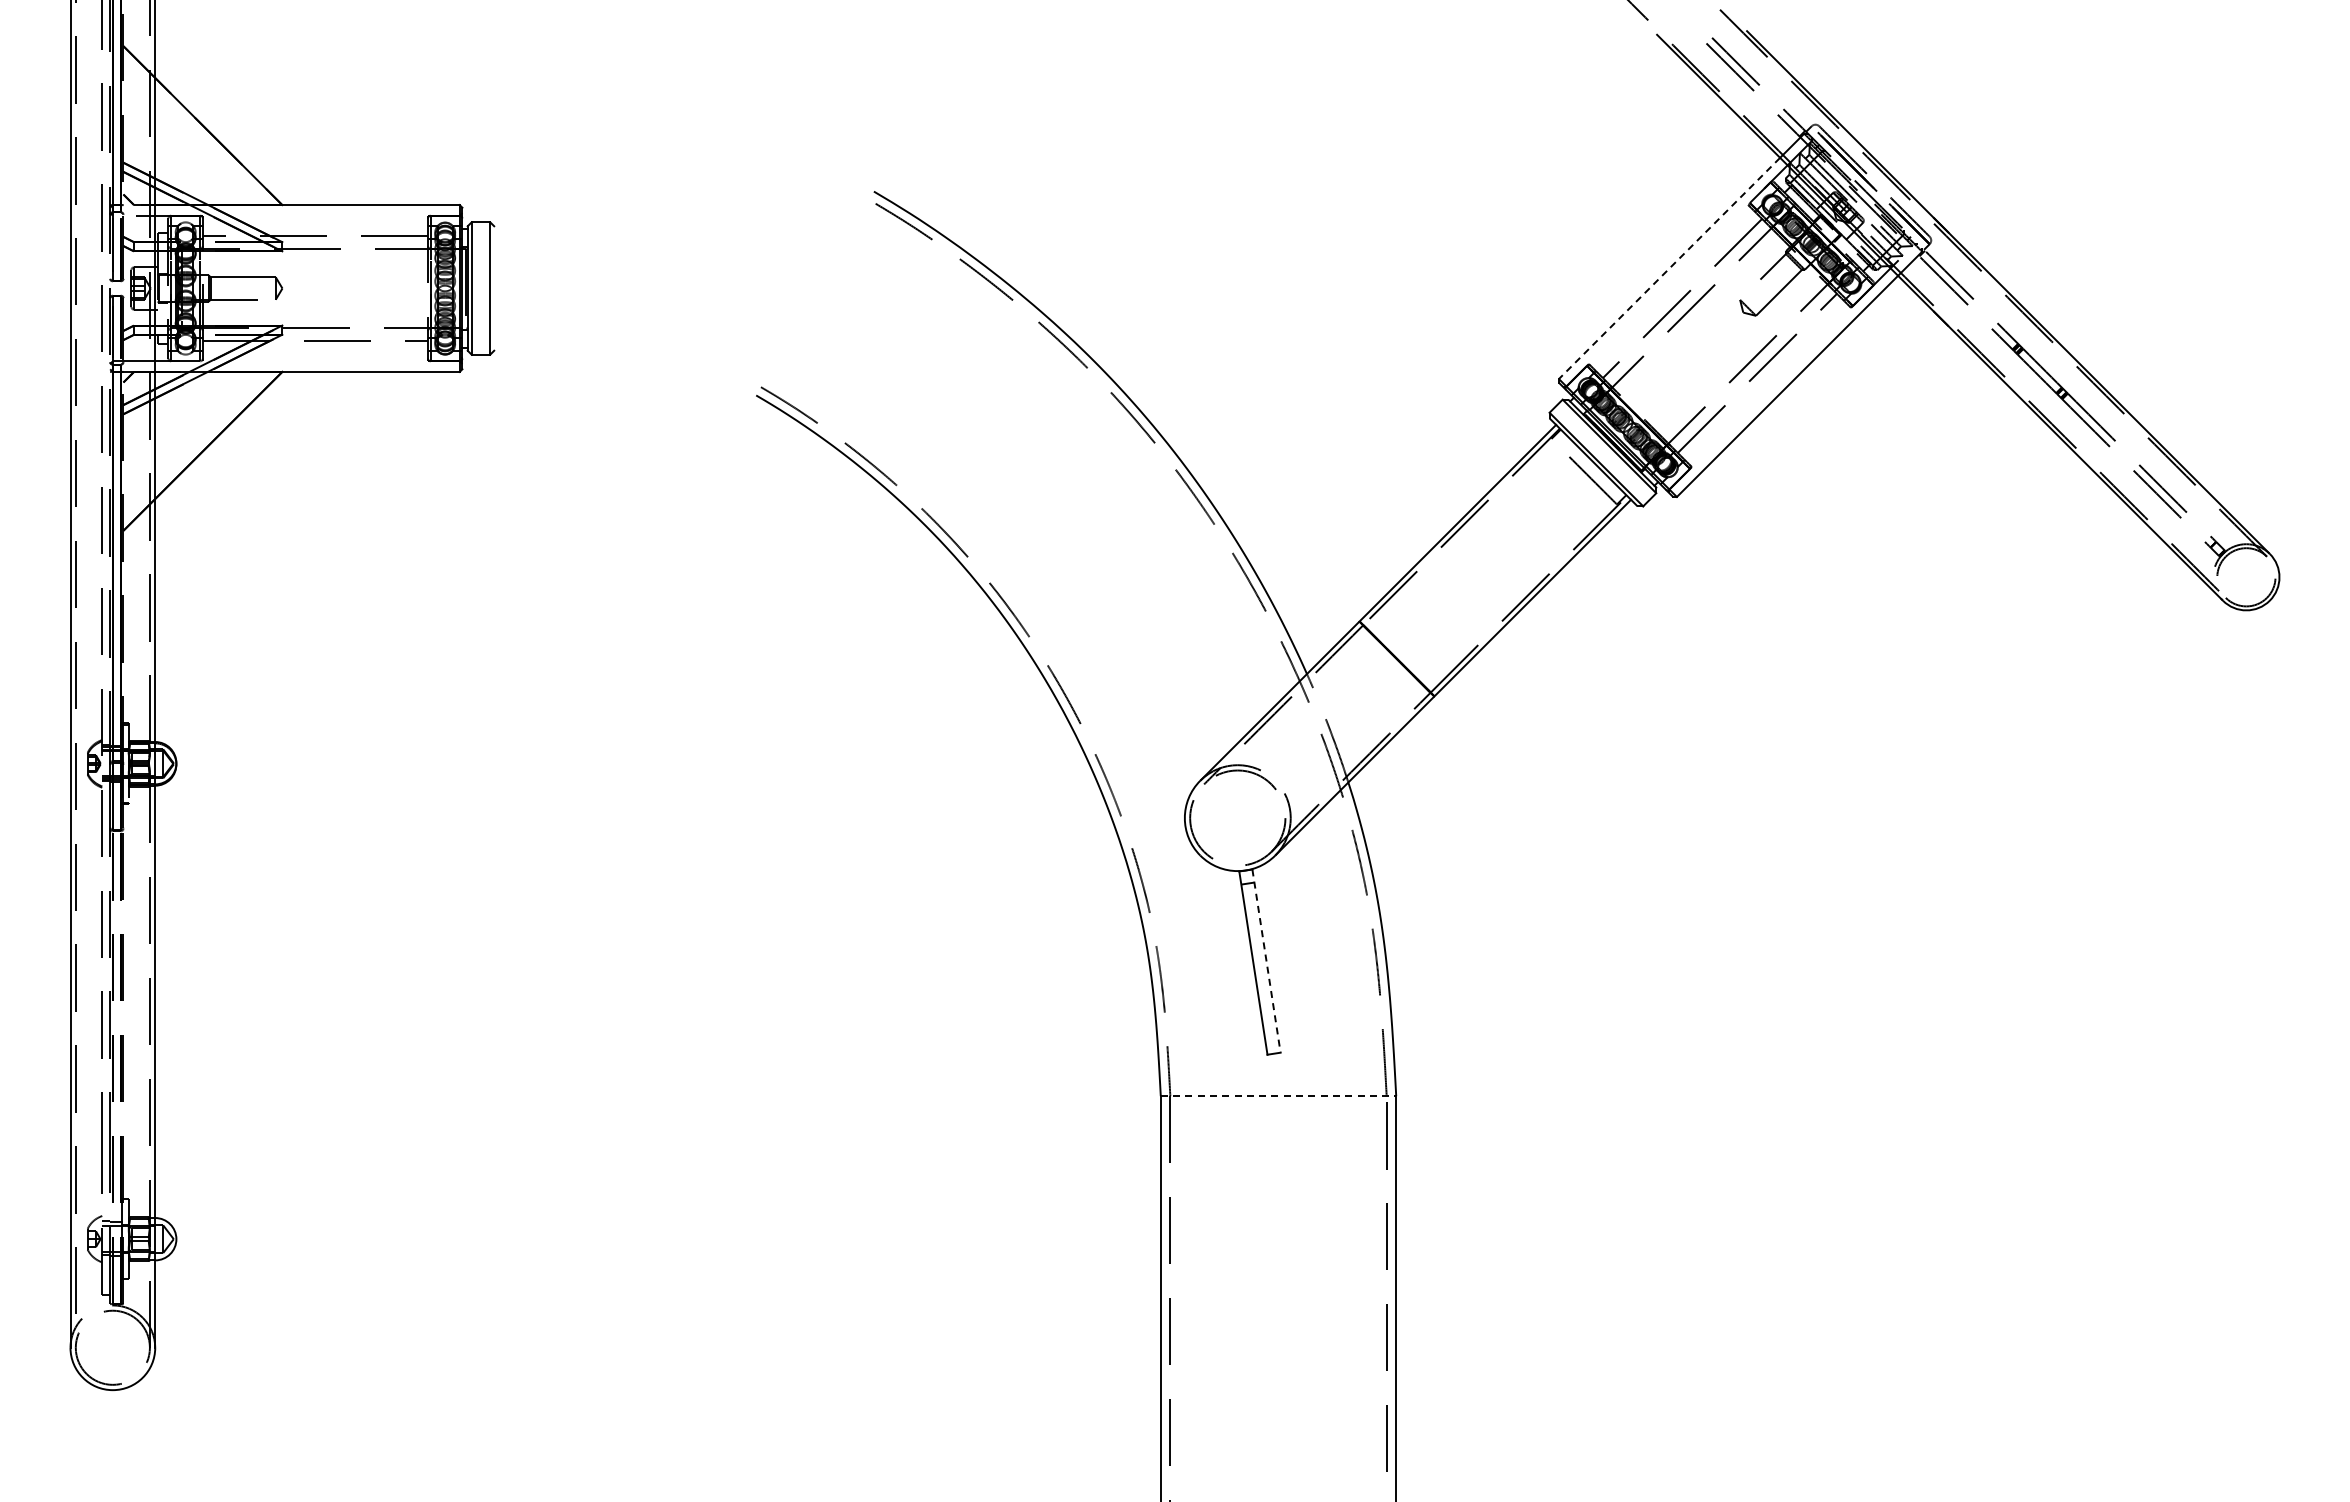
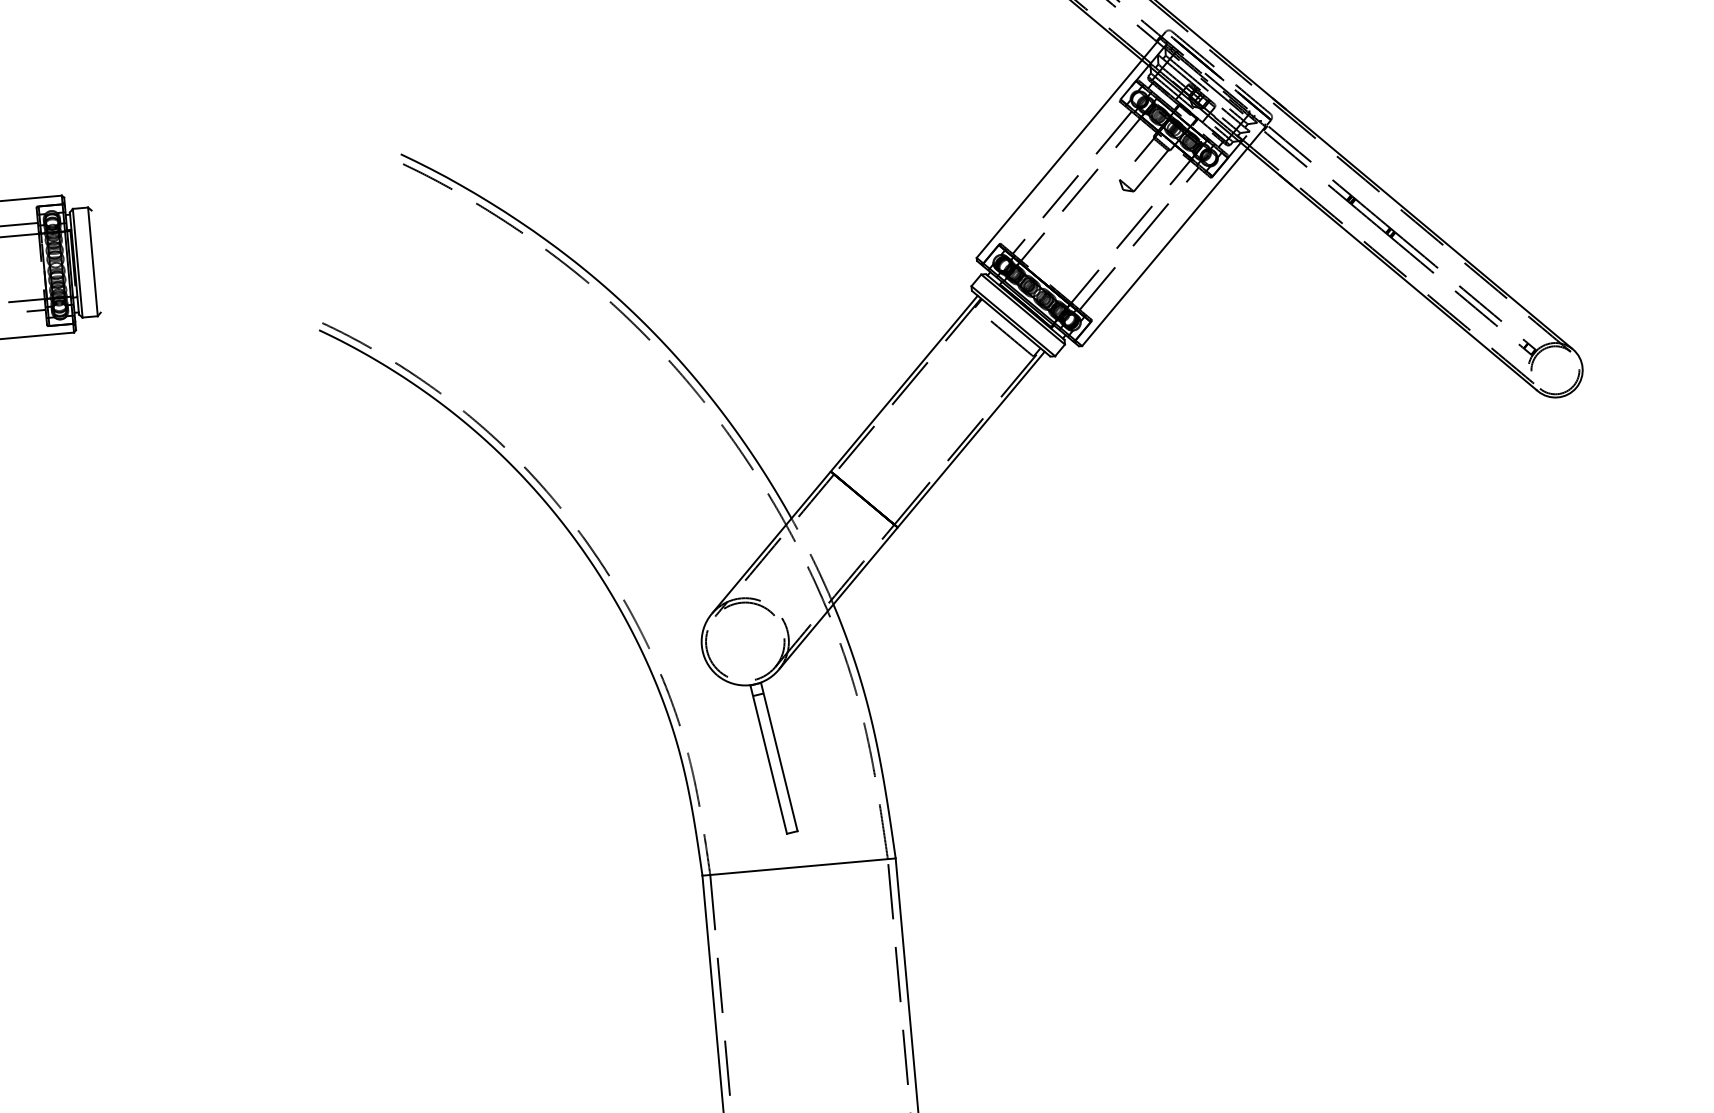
line: (1669, 268) -> (1059, 159), dashed -> solid
line: (1266, 961) -> (779, 757), dashed -> solid
line: (1278, 1096) -> (799, 867), dashed -> solid

